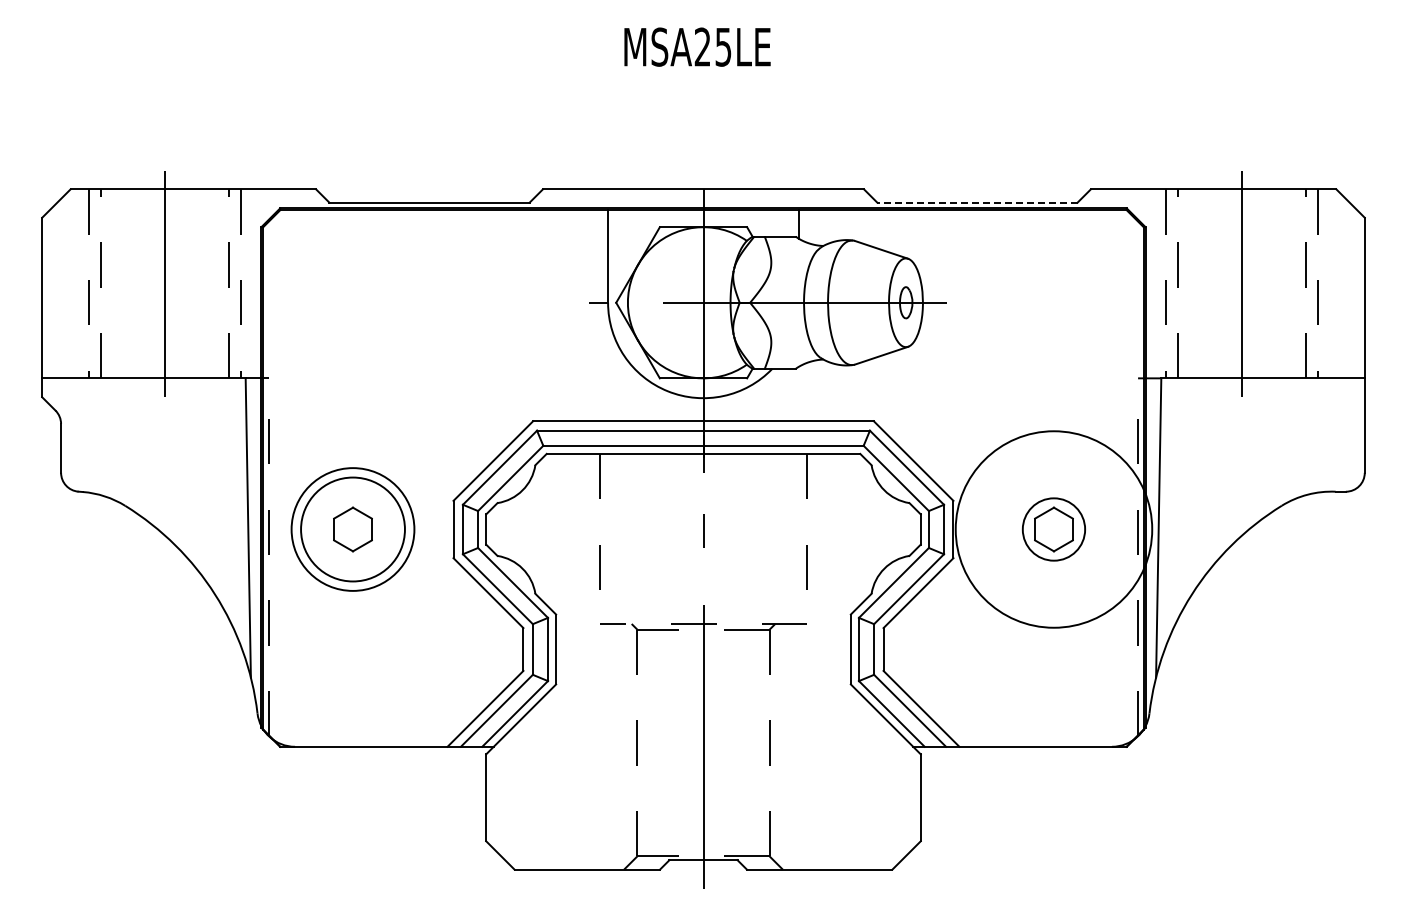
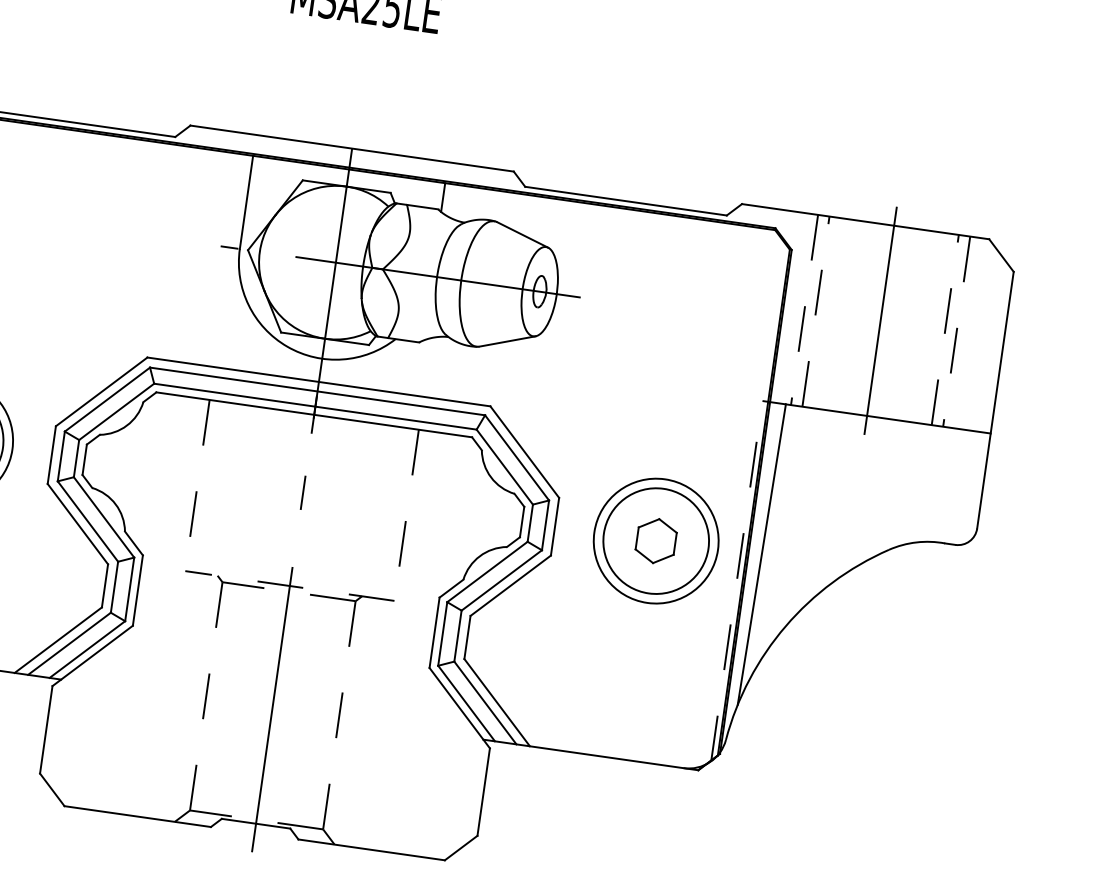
line: (976, 202) -> (625, 200), dashed -> solid
circle: (1053, 529) -> (655, 541), size x0.62
circle: (1053, 529) -> (655, 541), size x1.67

